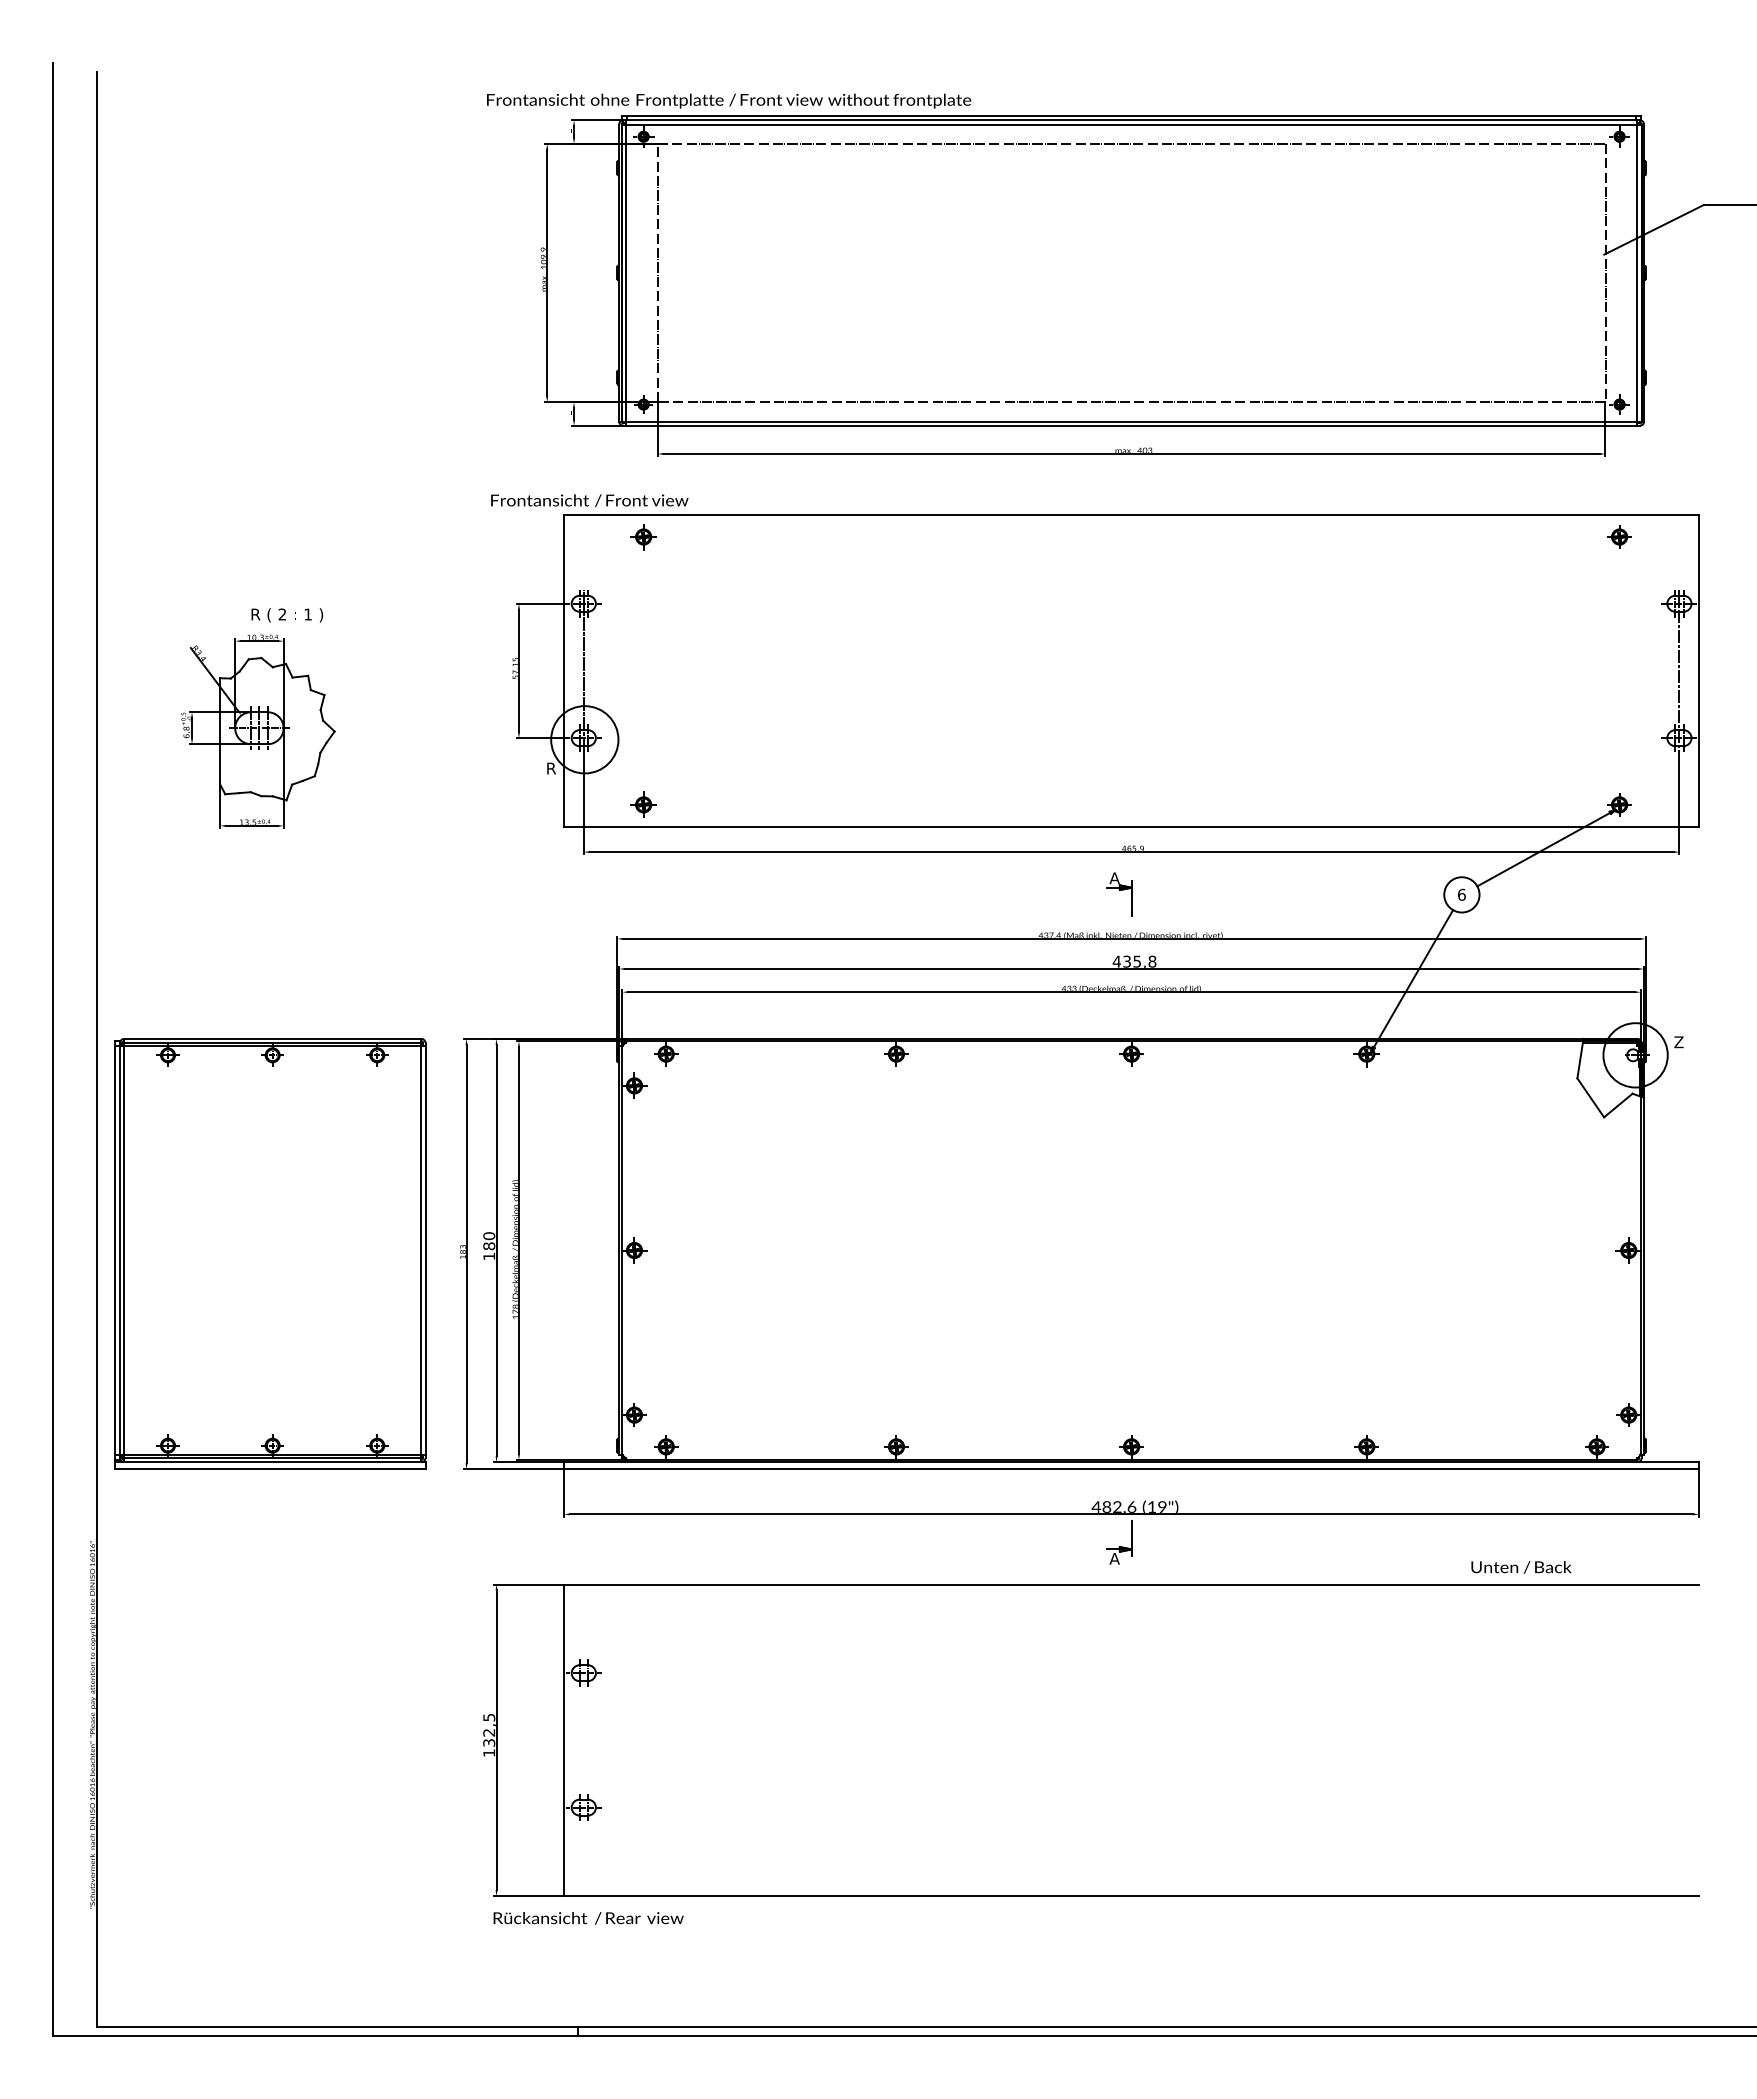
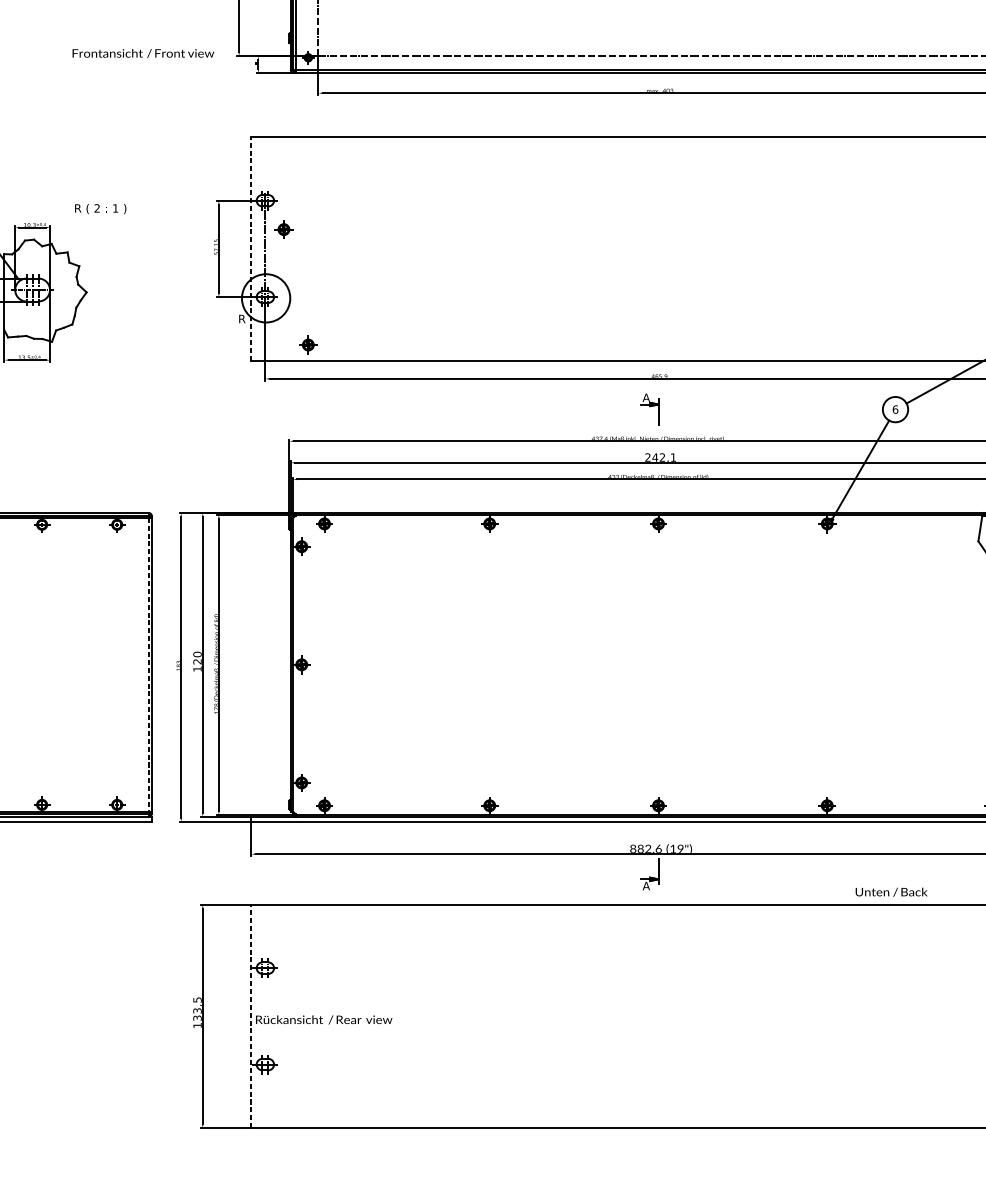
text: (589, 500) -> (143, 53), moved
part: (643, 537) -> (283, 229), moved
text: (287, 615) -> (100, 209), moved
line: (564, 670) -> (251, 248), solid -> dashed
text: (1134, 961) -> (660, 457), 435,8 -> 242,1
text: (489, 1246) -> (197, 661), 180 -> 120
line: (421, 1250) -> (148, 664), solid -> dashed
text: (1096, 1506) -> (633, 848), 482,6 -> 882,6
text: (1521, 1567) -> (891, 892), moved
text: (489, 1732) -> (197, 1010), 132,5 -> 133,5
line: (564, 1740) -> (251, 1016), solid -> dashed
text: (588, 1918) -> (324, 1020), moved

